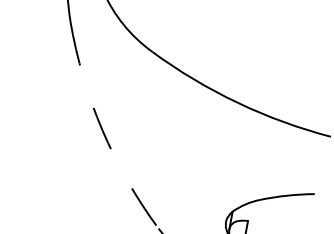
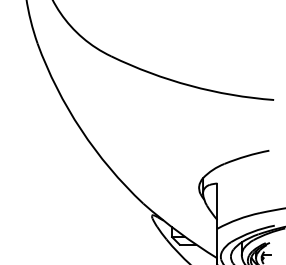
arc: (102, 130) -> (81, 129), dashed -> solid

